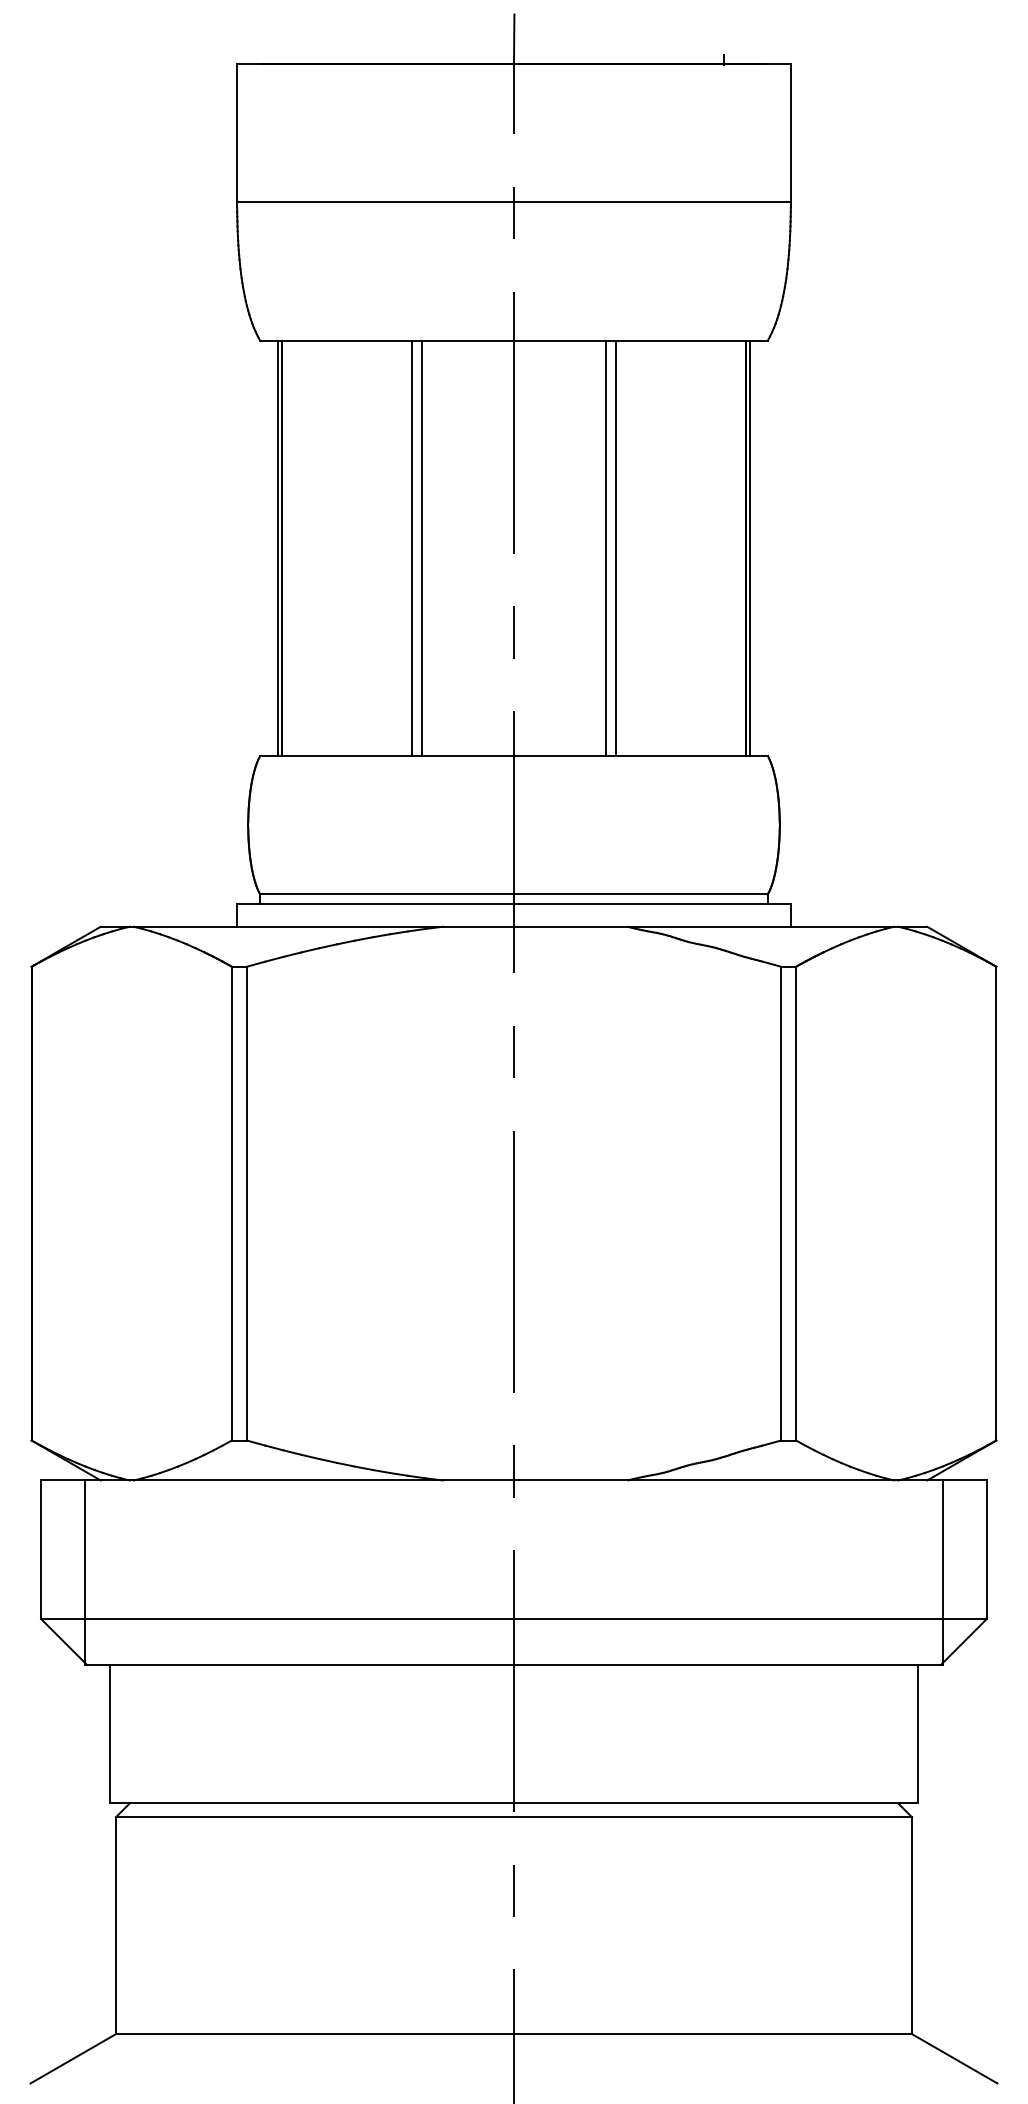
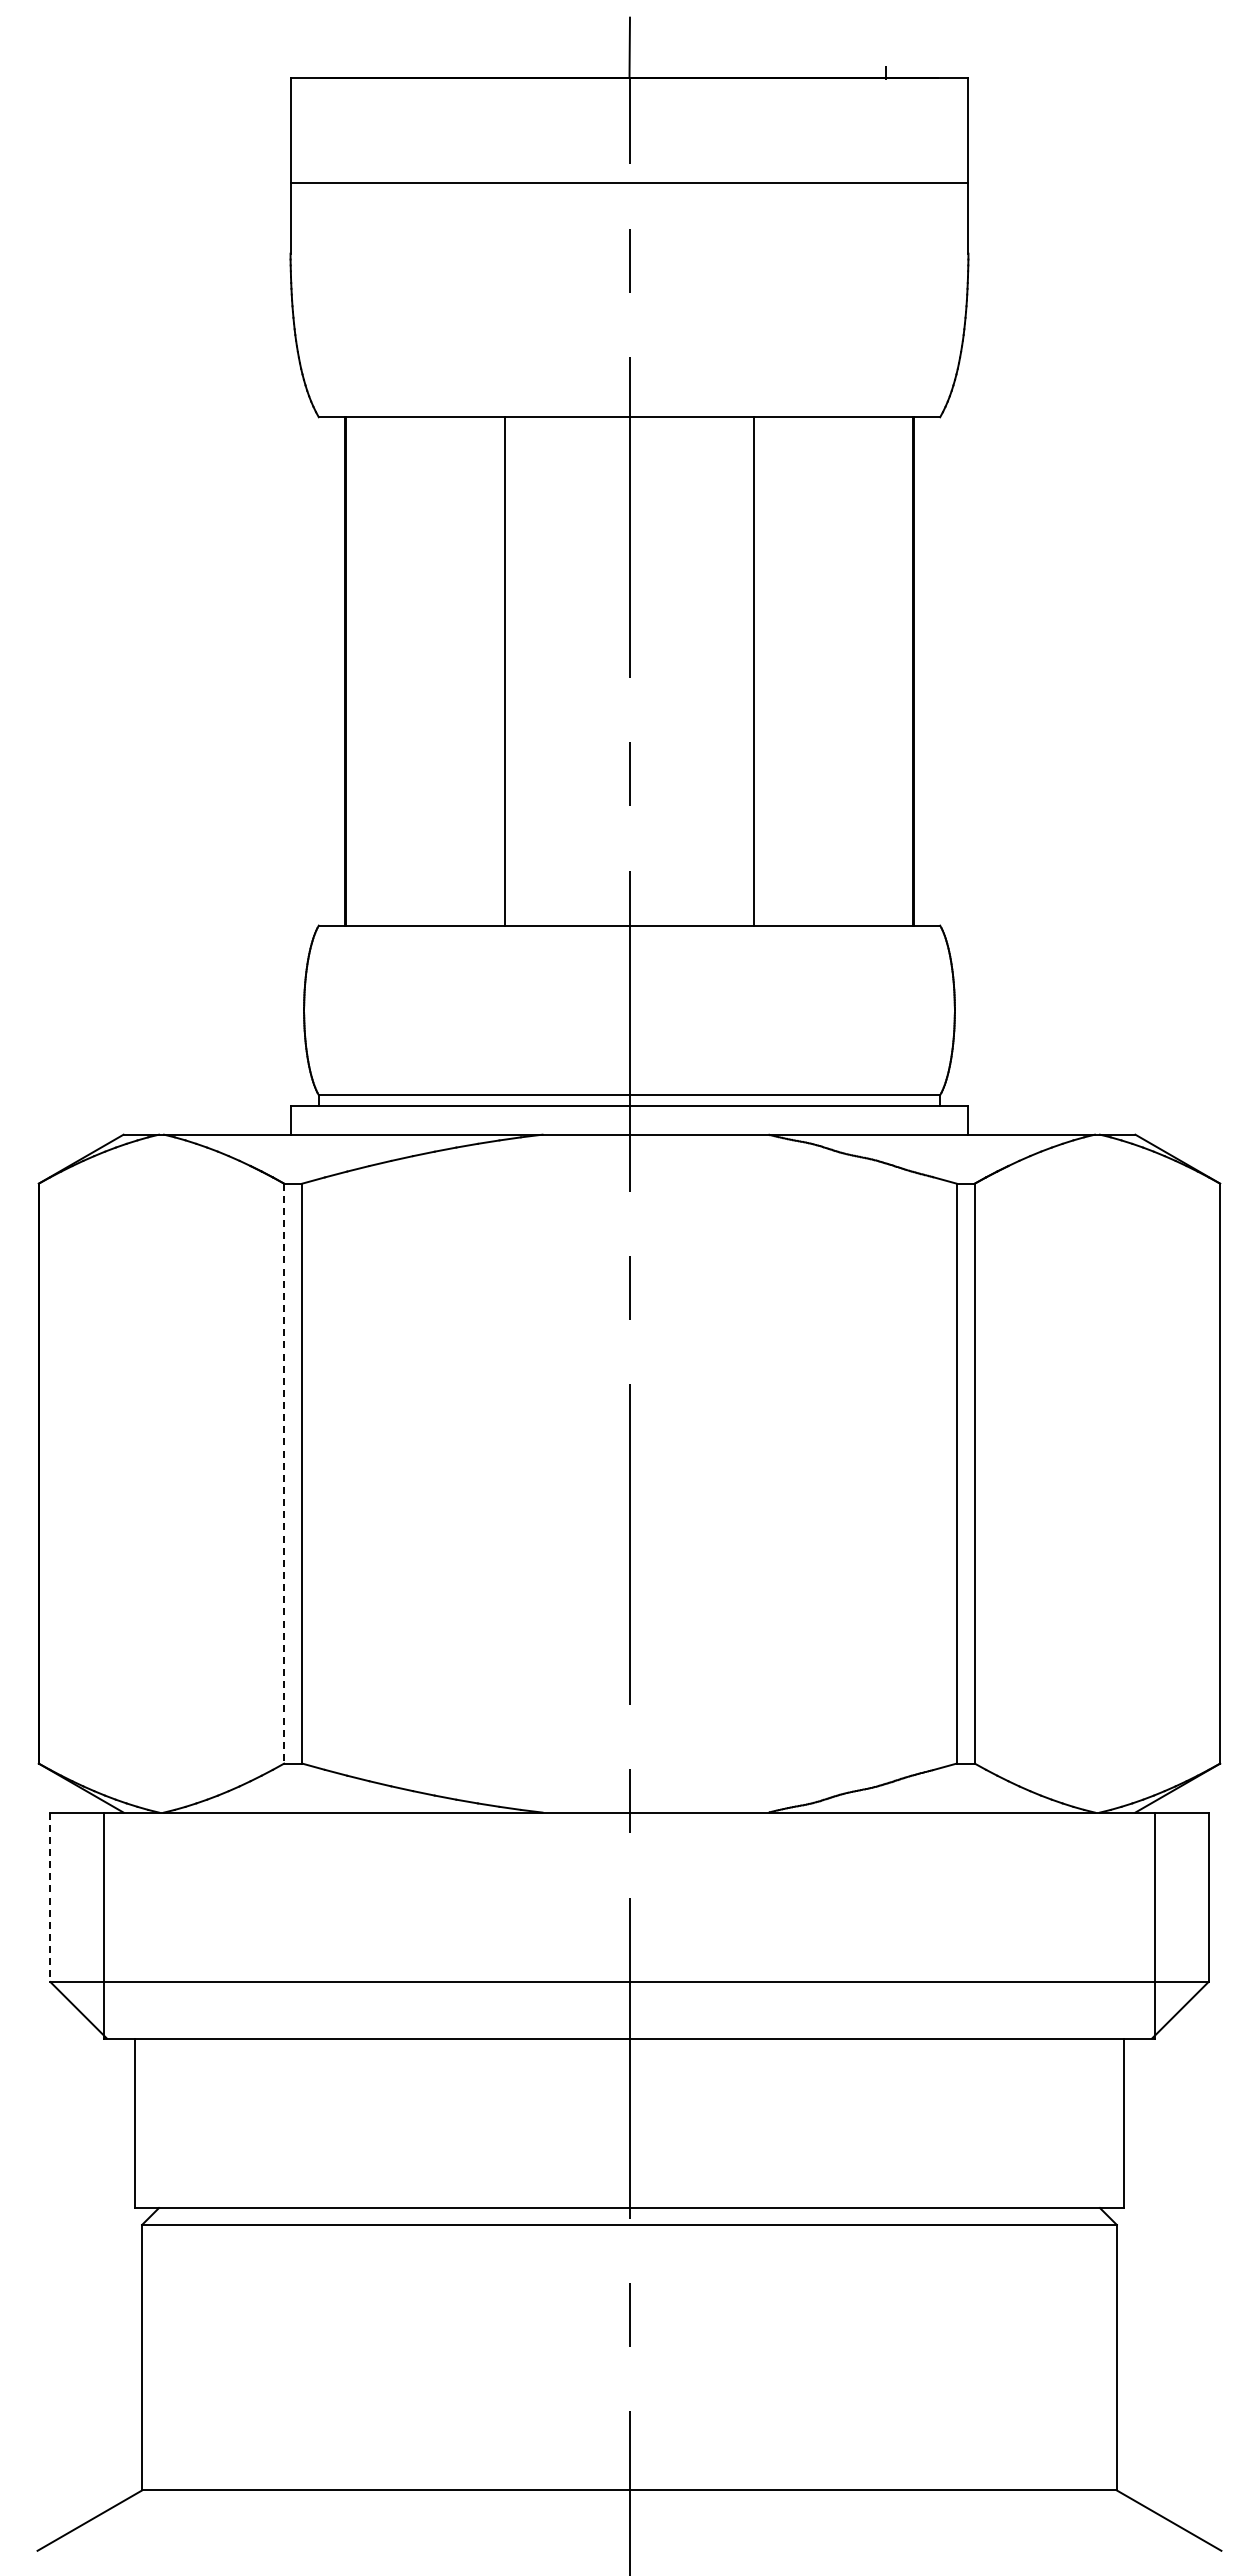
line: (514, 202) -> (629, 182), moved
line: (277, 548) -> (340, 671), removed
line: (421, 548) -> (516, 671), removed
line: (606, 548) -> (742, 671), removed
line: (750, 548) -> (918, 671), removed
line: (232, 1204) -> (284, 1474), solid -> dashed
line: (41, 1549) -> (50, 1897), solid -> dashed

